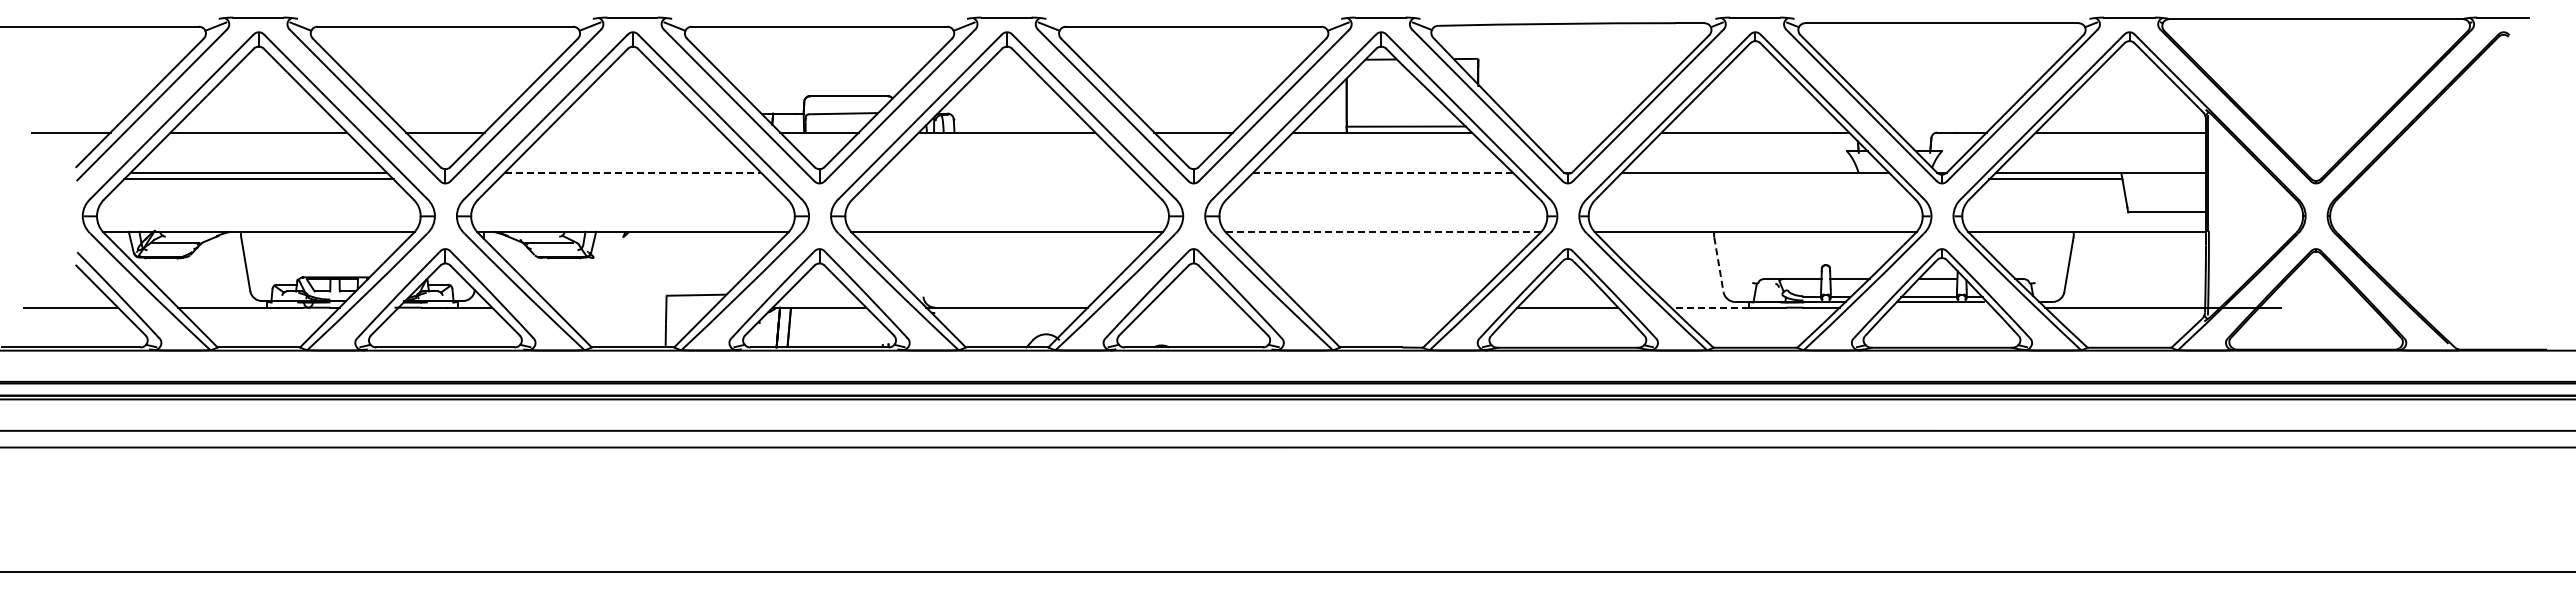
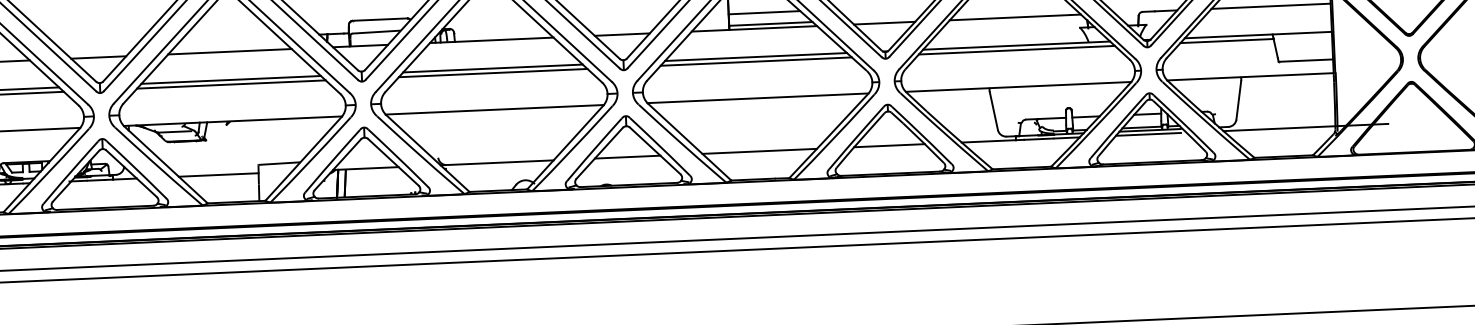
line: (1397, 110) -> (764, 12), added
line: (632, 132) -> (229, 51), added
line: (1568, 132) -> (884, 23), added
line: (633, 172) -> (231, 79), dashed -> solid
line: (1006, 172) -> (492, 68), added
line: (1383, 172) -> (756, 56), dashed -> solid
line: (632, 179) -> (231, 84), added
line: (1006, 179) -> (492, 73), added
line: (1382, 179) -> (755, 61), added
line: (1755, 179) -> (1016, 50), added
line: (1383, 231) -> (758, 98), dashed -> solid
line: (1718, 264) -> (993, 110), dashed -> solid
line: (609, 307) -> (218, 174), added
line: (1193, 307) -> (627, 157), added
line: (1382, 307) -> (759, 151), added
line: (1709, 307) -> (988, 141), dashed -> solid
line: (1937, 307) -> (1148, 134), added

